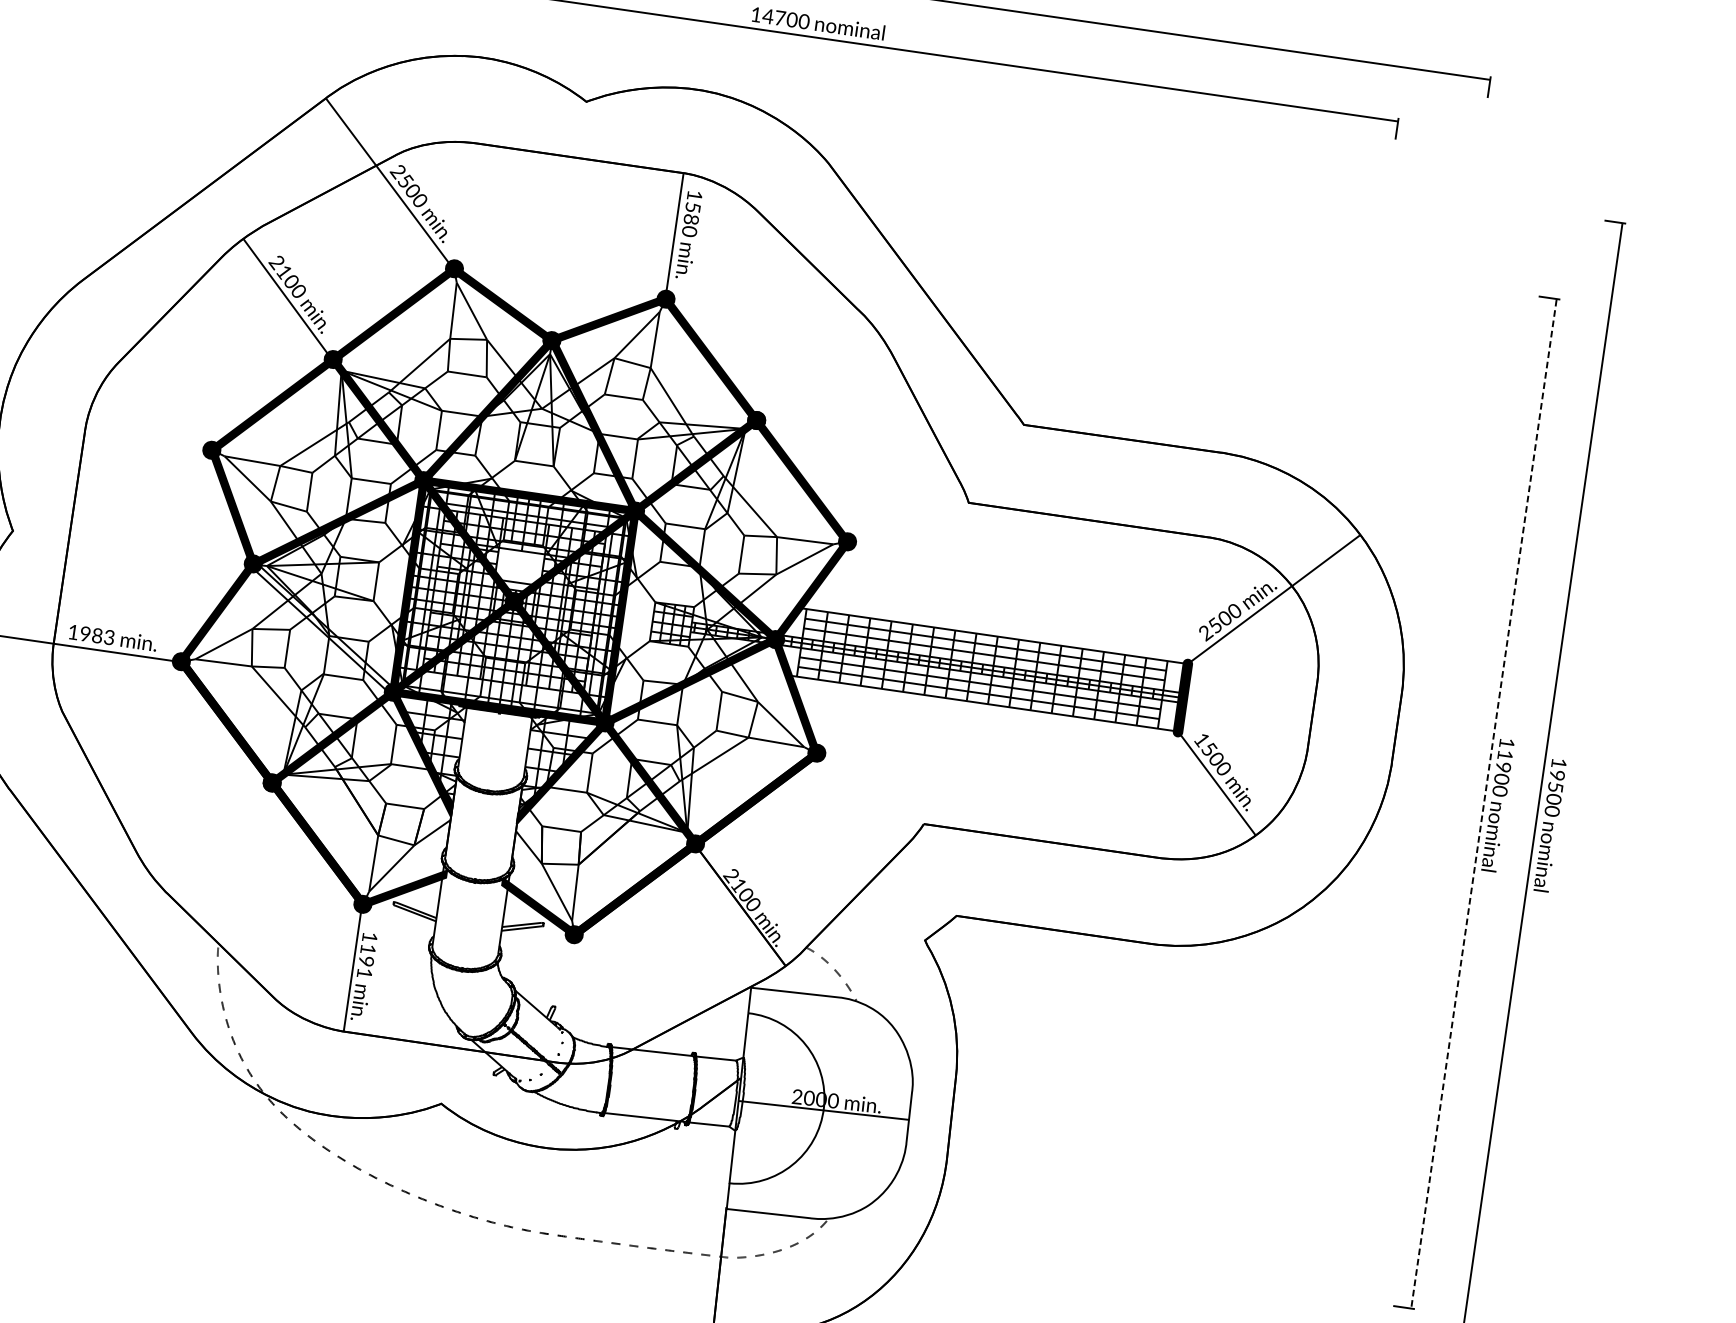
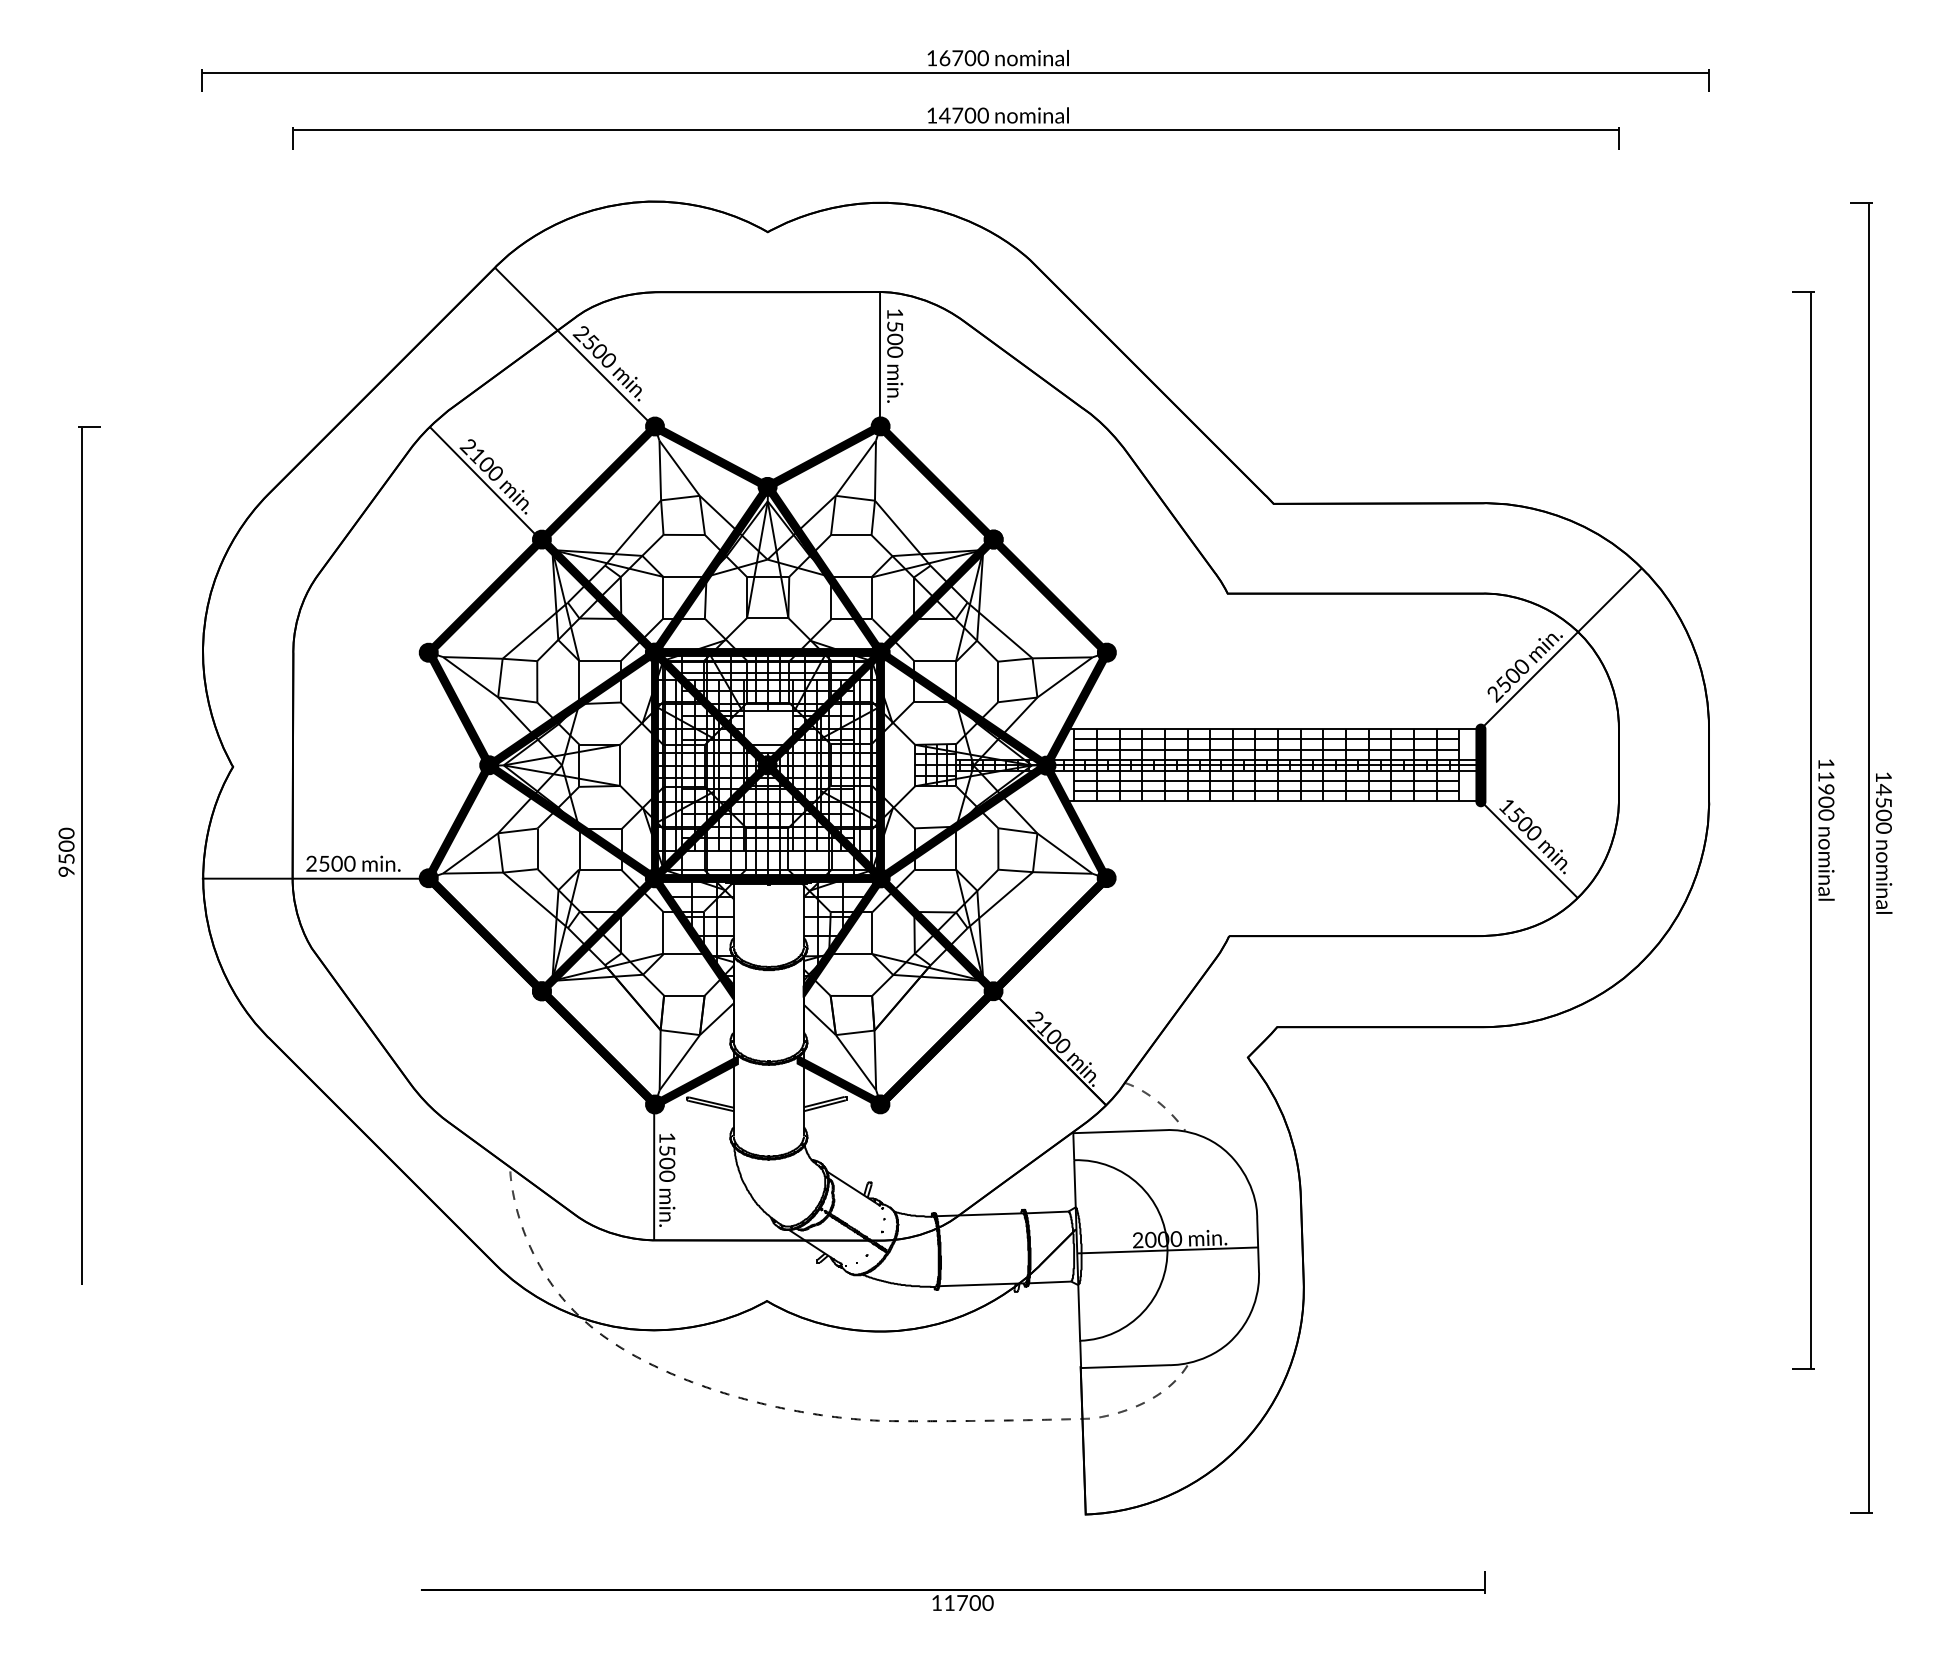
text: (690, 219) -> (894, 339), 1580 -> 1500
fill: (322, 627) -> (571, 821), added
text: (91, 634) -> (330, 863), 1983 -> 2500
text: (1557, 775) -> (1883, 789), 19500 -> 14500
line: (1483, 804) -> (1811, 831), dashed -> solid
text: (366, 961) -> (667, 1163), 1191 -> 1500

